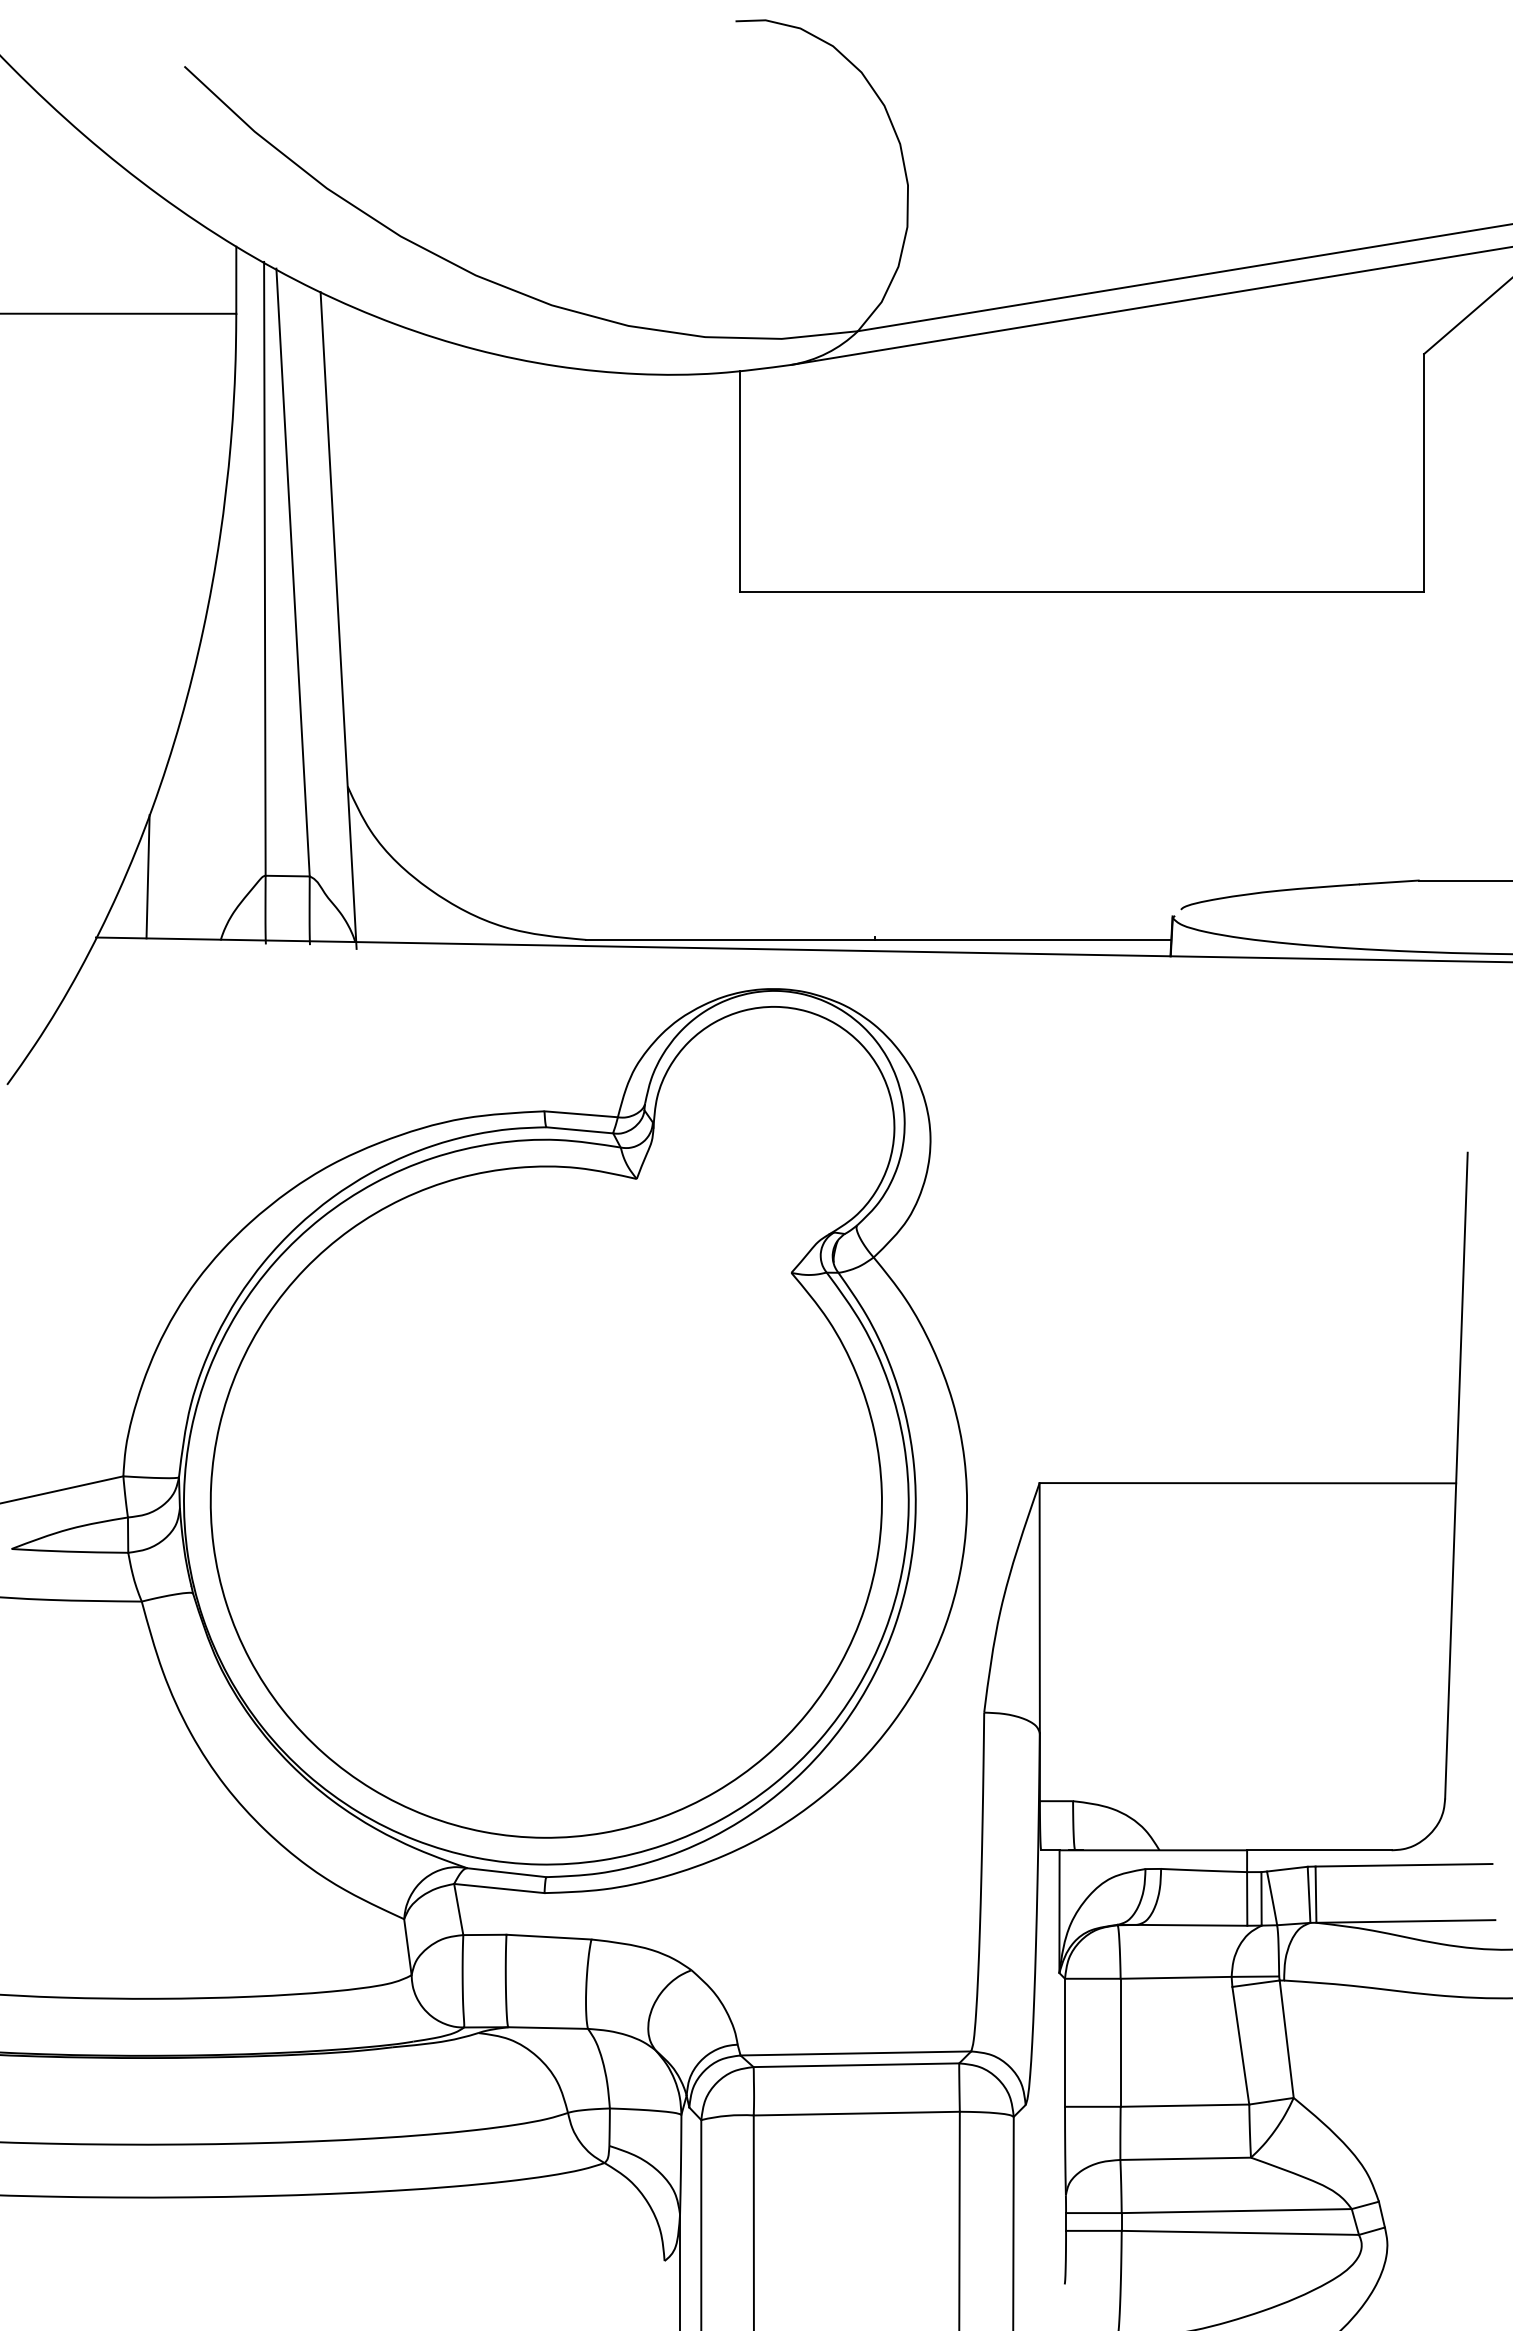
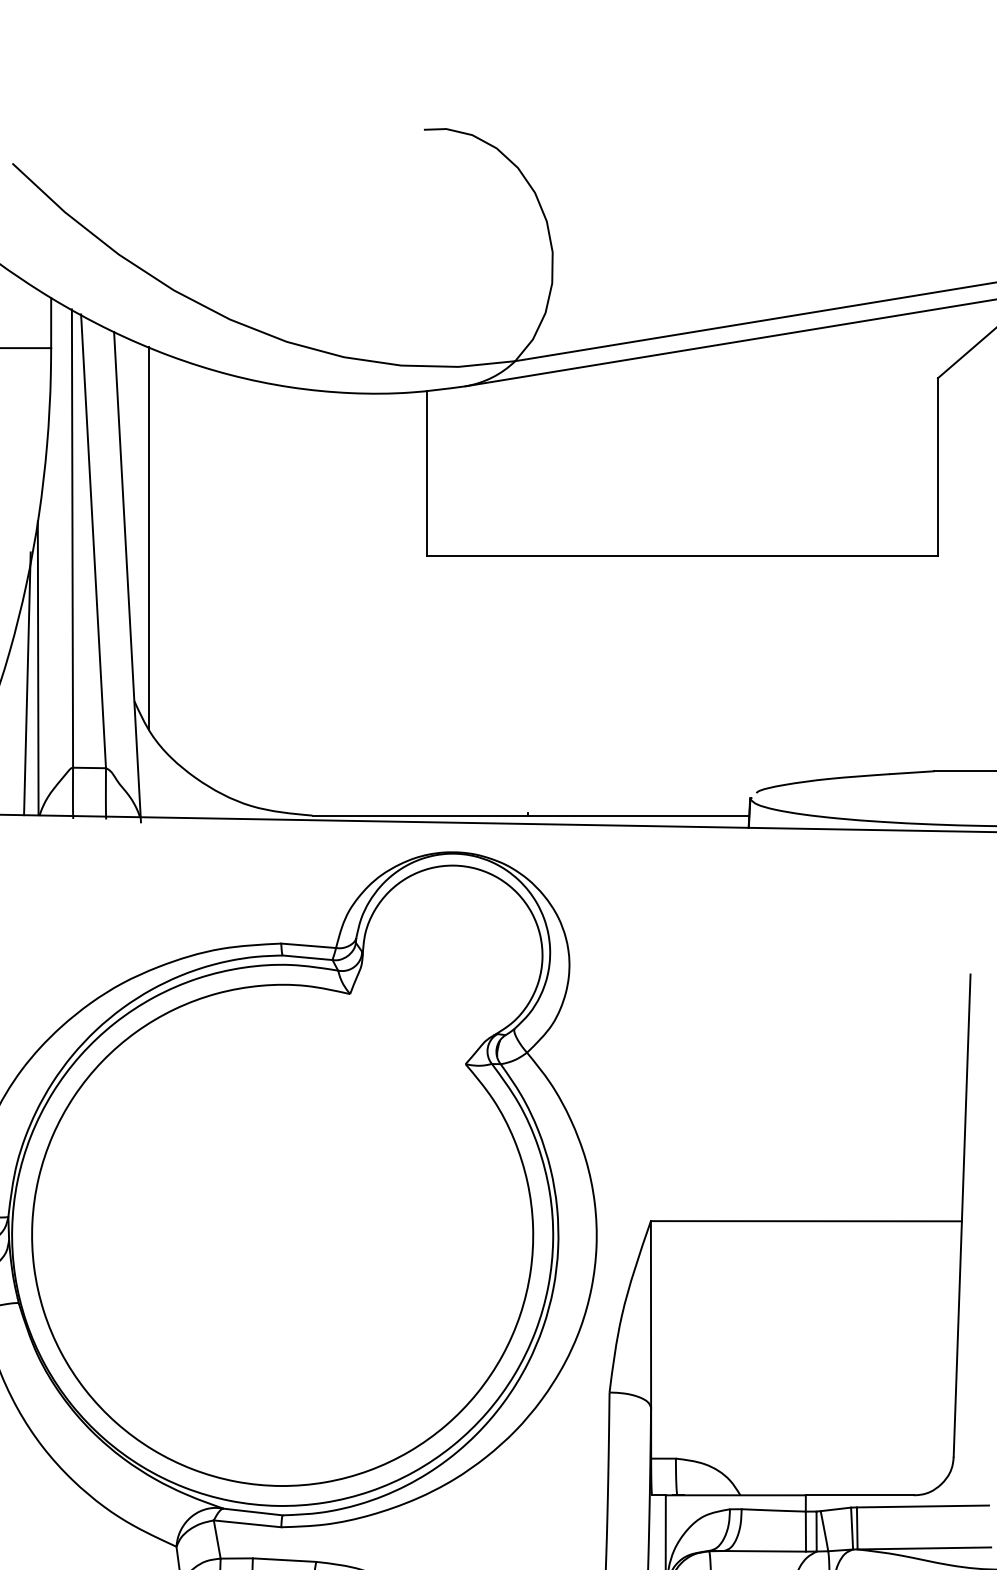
line: (366, 567) -> (148, 537), added
line: (218, 741) -> (37, 667), added
line: (204, 763) -> (27, 683), added

